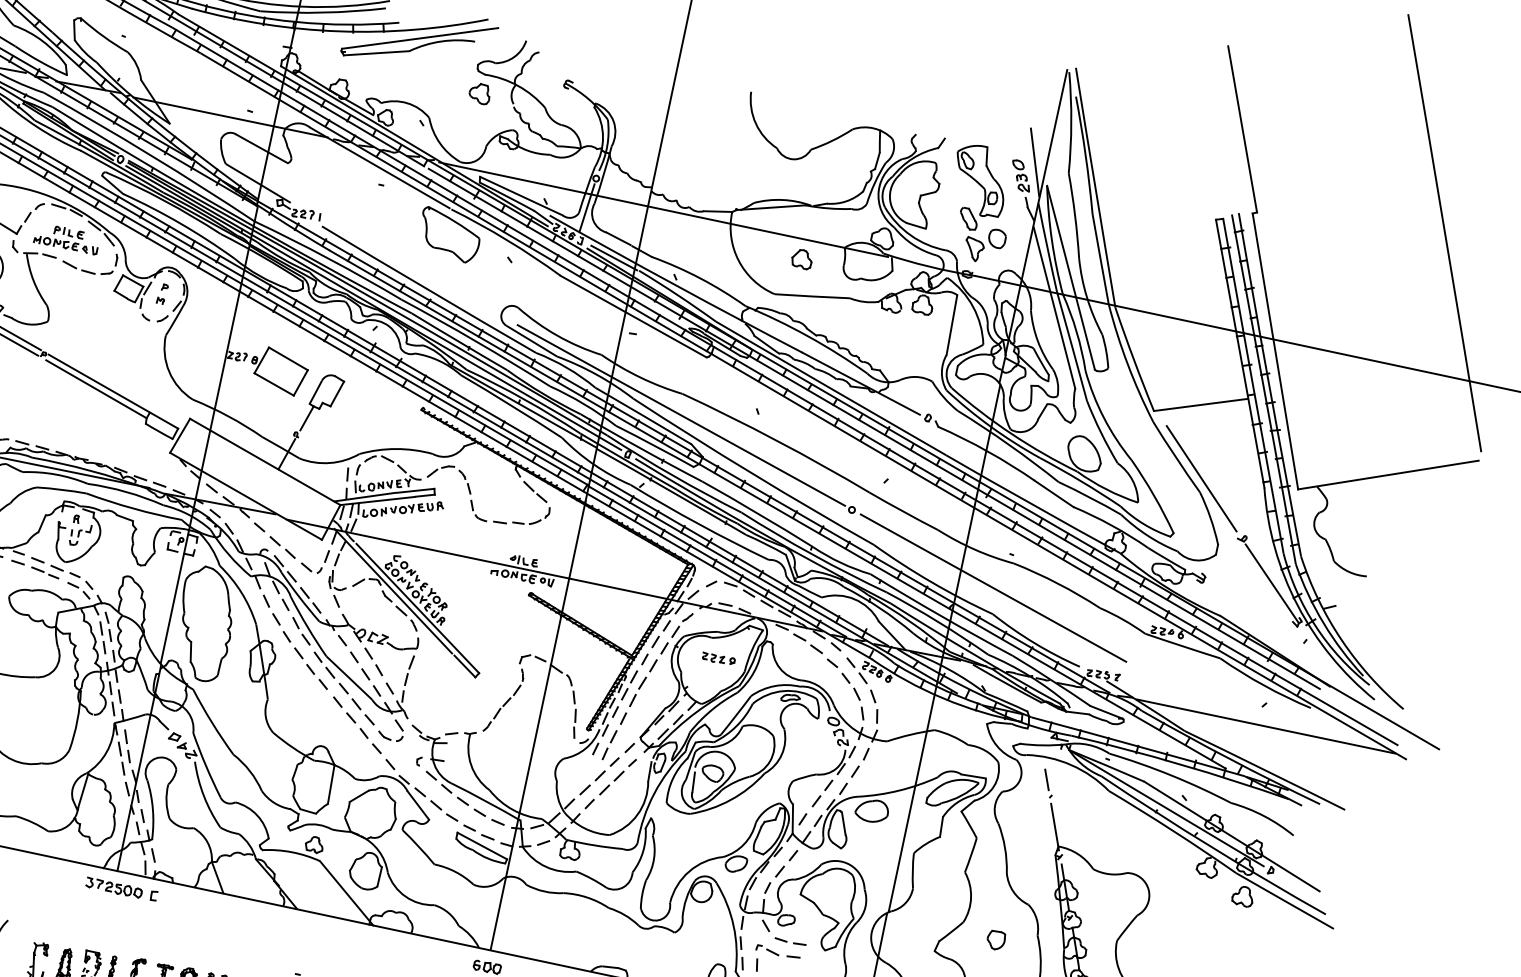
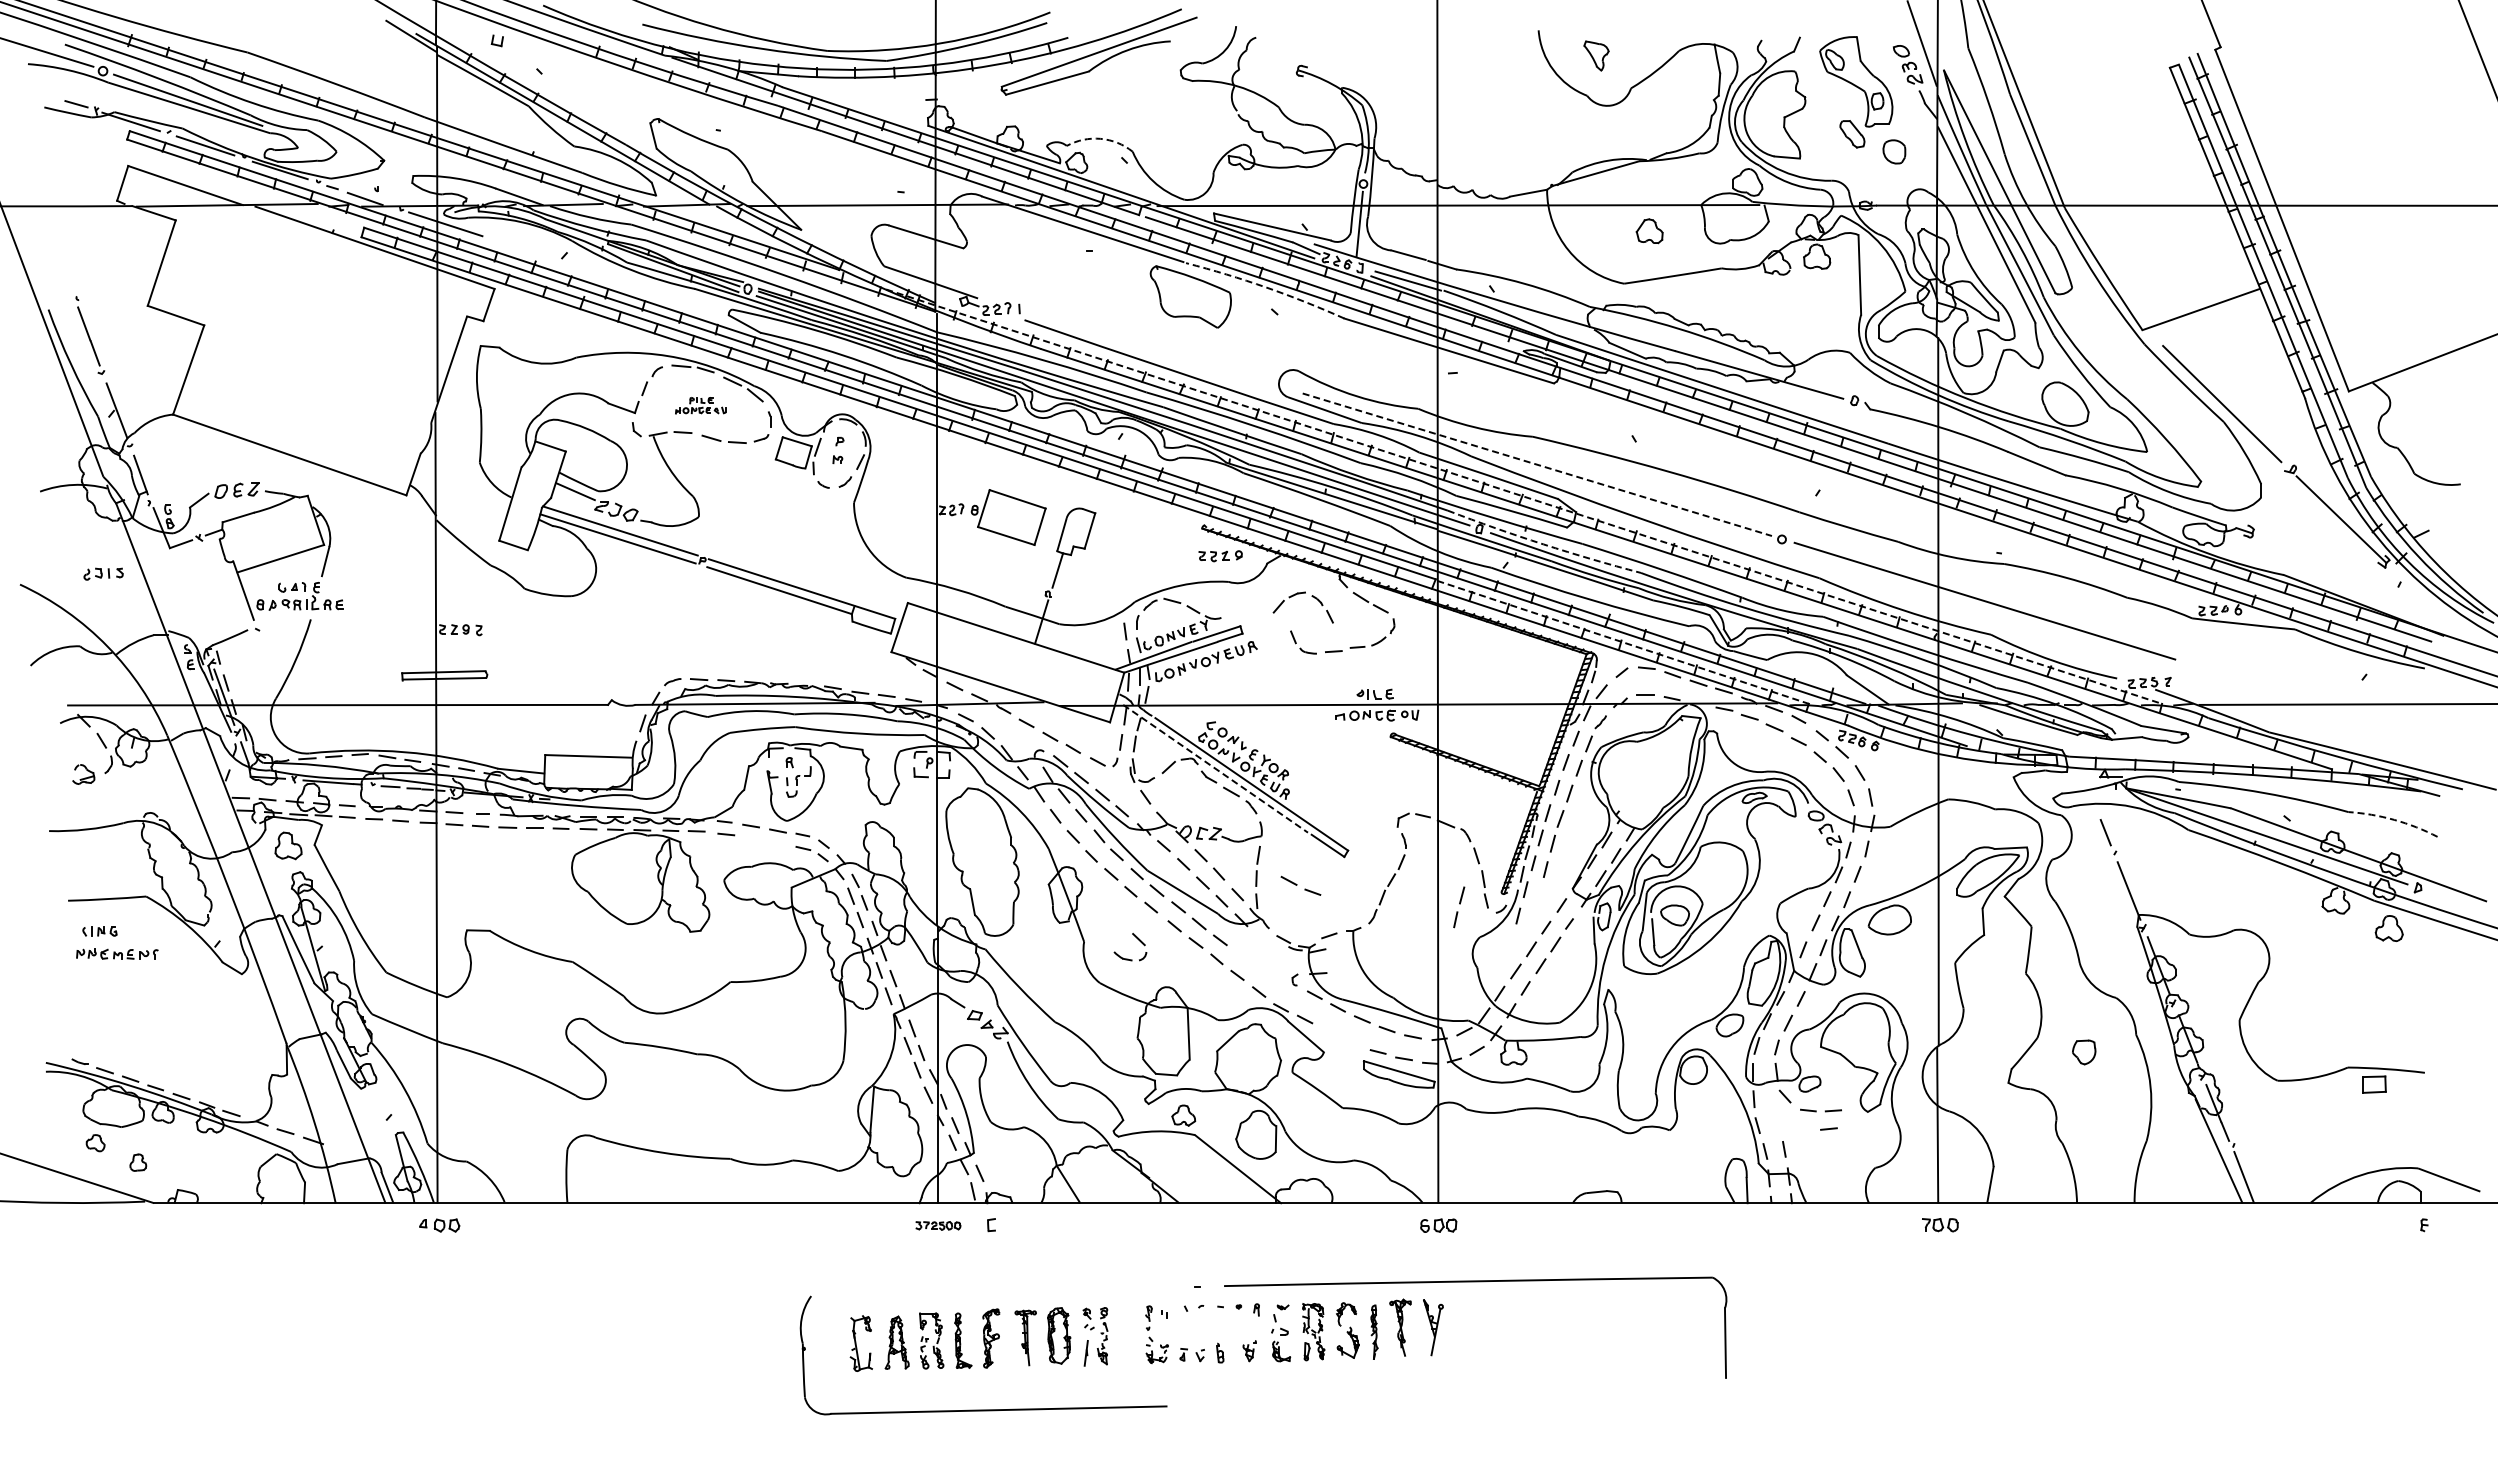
part: (479, 93) -> (1190, 106), removed
arc: (407, 102) -> (1100, 138), solid -> dashed
part: (66, 238) -> (700, 405), size x0.6
arc: (507, 240) -> (1266, 287), solid -> dashed
part: (974, 249) -> (1596, 55), moved
line: (681, 415) -> (1537, 464), solid -> dashed
line: (666, 437) -> (1524, 496), solid -> dashed
part: (450, 467) -> (1300, 594), moved
arc: (673, 475) -> (1543, 544), solid -> dashed
line: (717, 561) -> (1623, 642), solid -> dashed
part: (44, 572) -> (763, 839), removed
line: (393, 591) -> (1216, 769), solid -> dashed
part: (718, 659) -> (1220, 556), moved
part: (398, 725) -> (1137, 939), moved
part: (609, 745) -> (1459, 907), moved
part: (444, 810) -> (1300, 885), moved
arc: (1264, 815) -> (2394, 819), solid -> dashed
part: (114, 887) -> (938, 1225), size x0.6
part: (767, 950) -> (1793, 1127), removed

